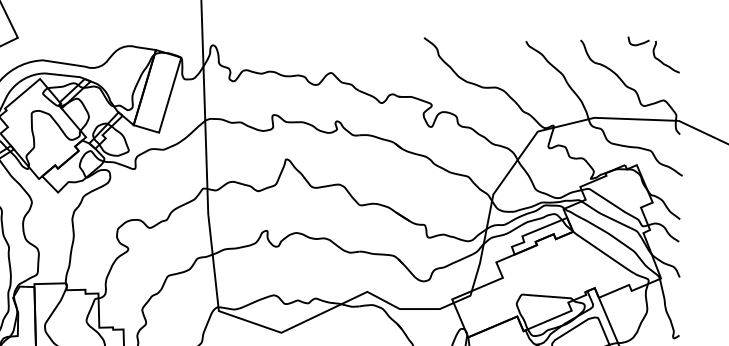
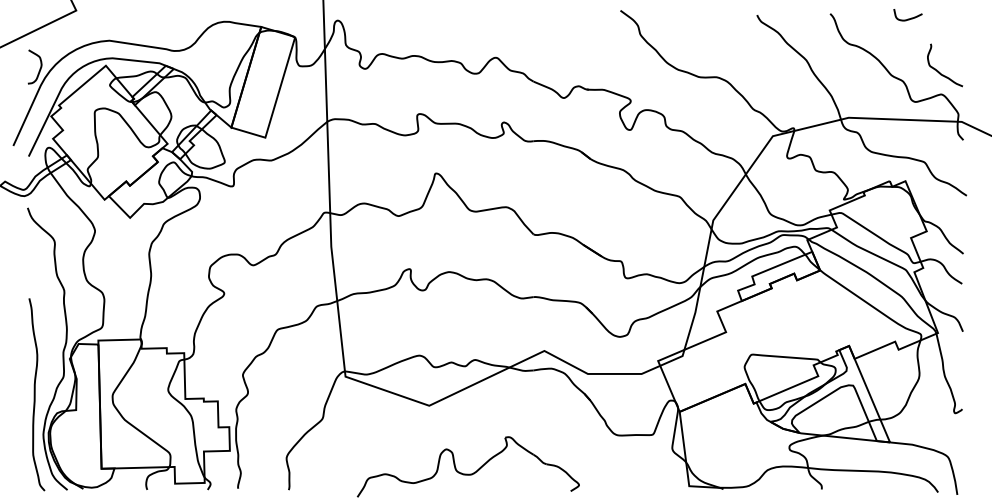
curve: (662, 61) -> (939, 71), moved

